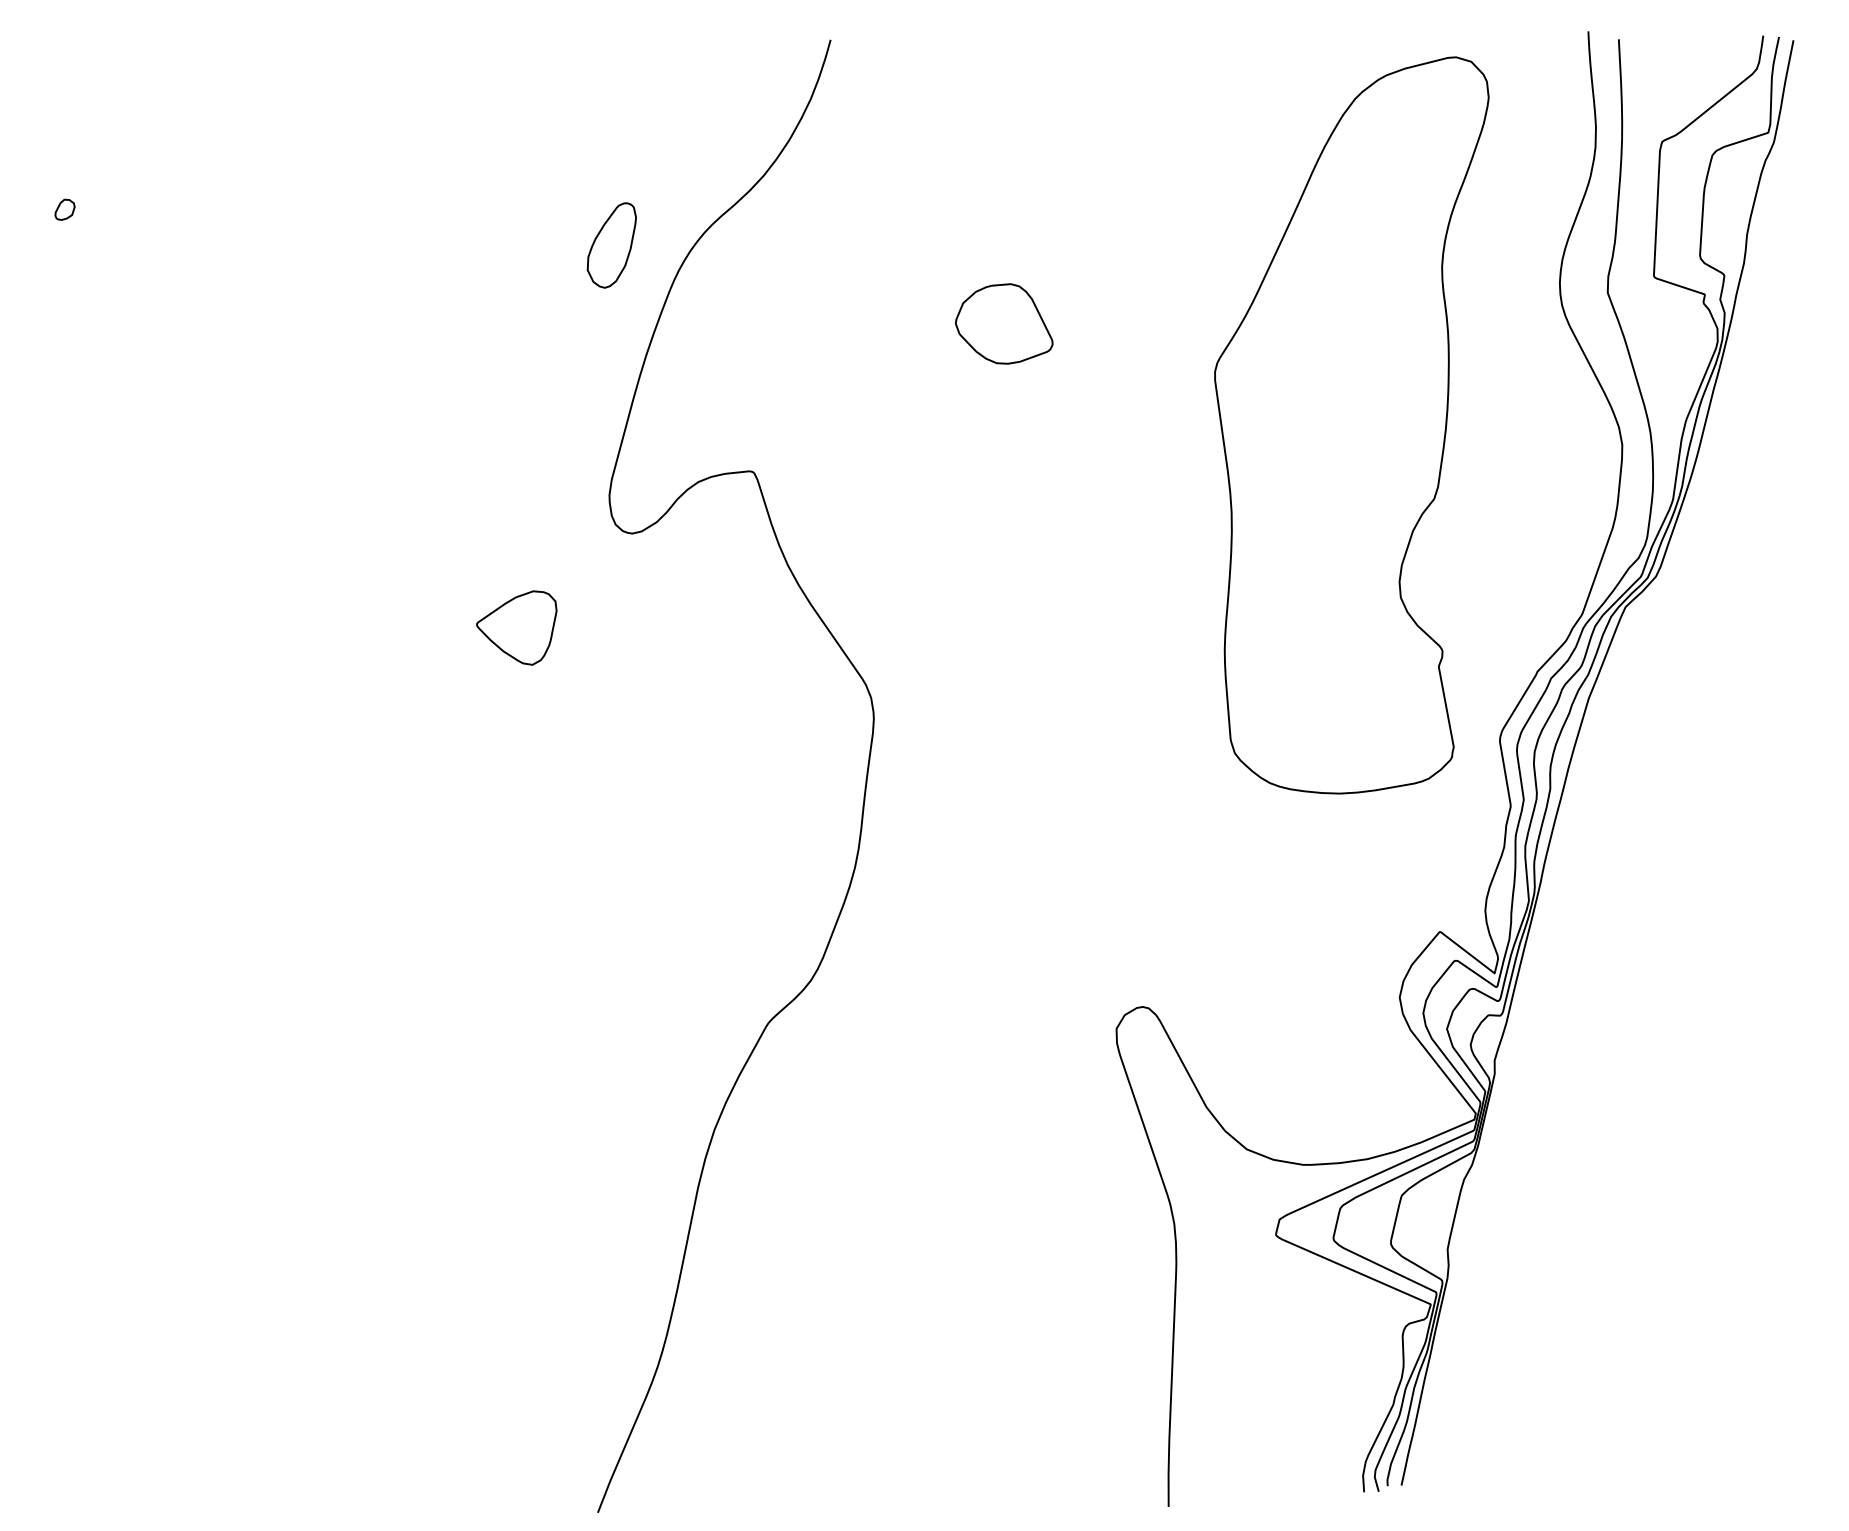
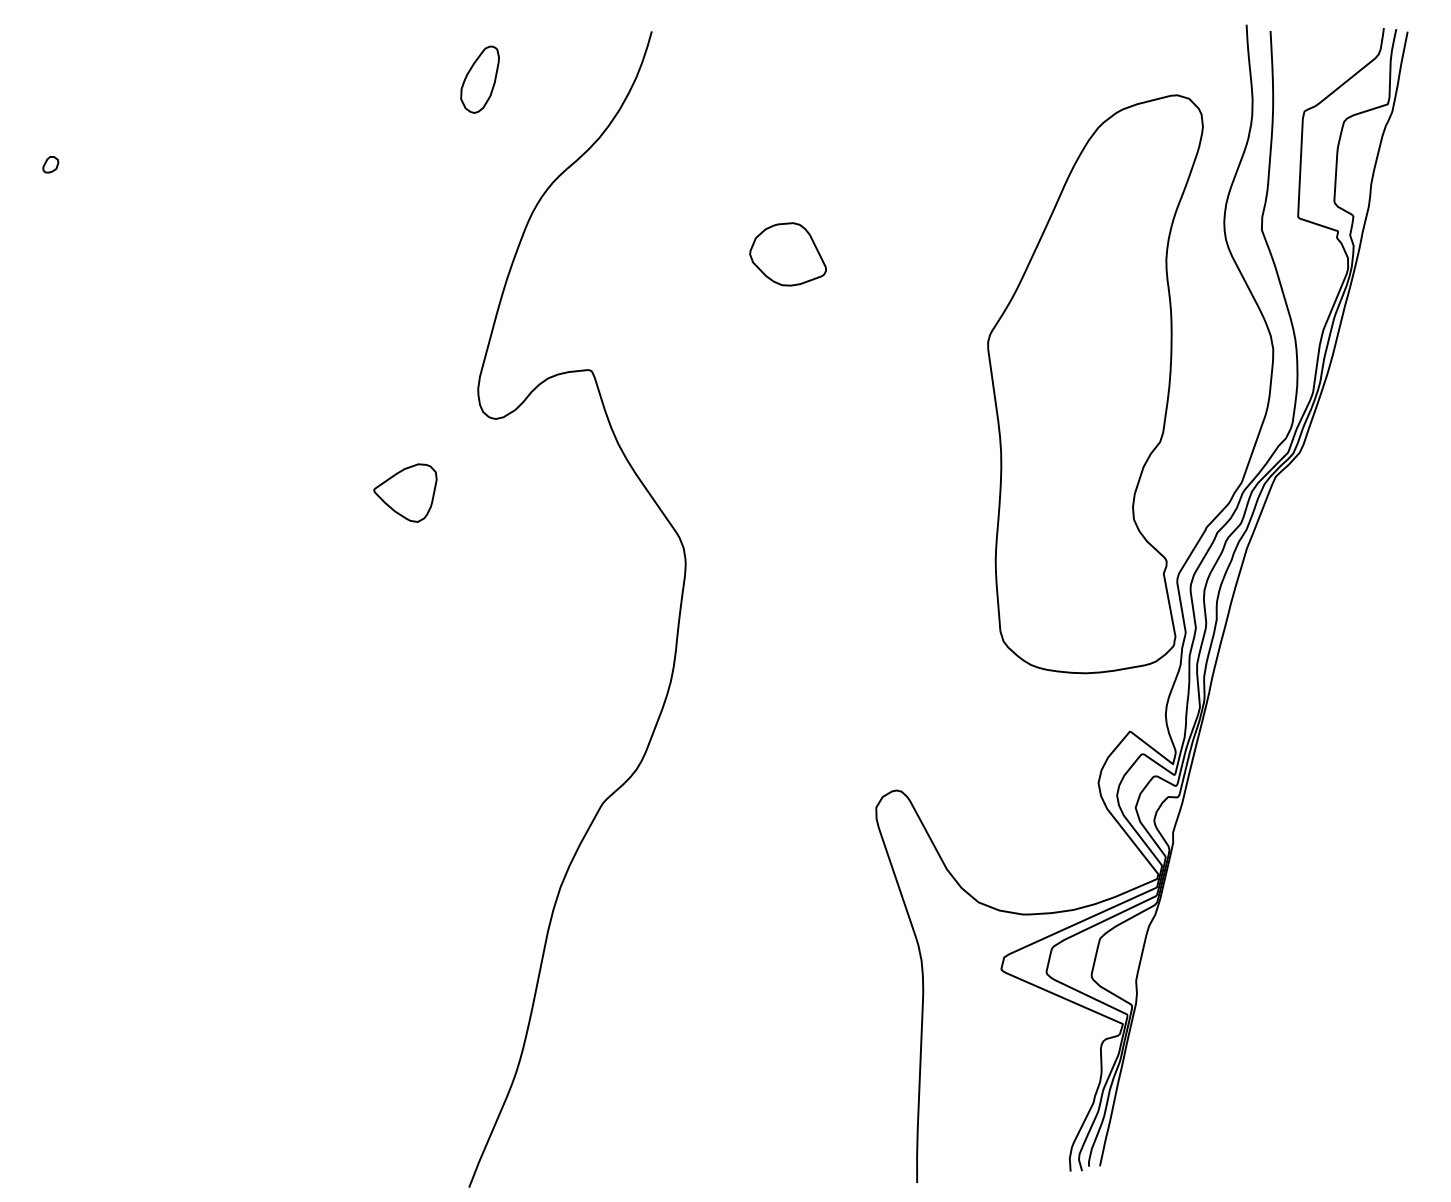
part: (611, 245) -> (479, 79), moved
part: (1351, 425) -> (1095, 384), moved

